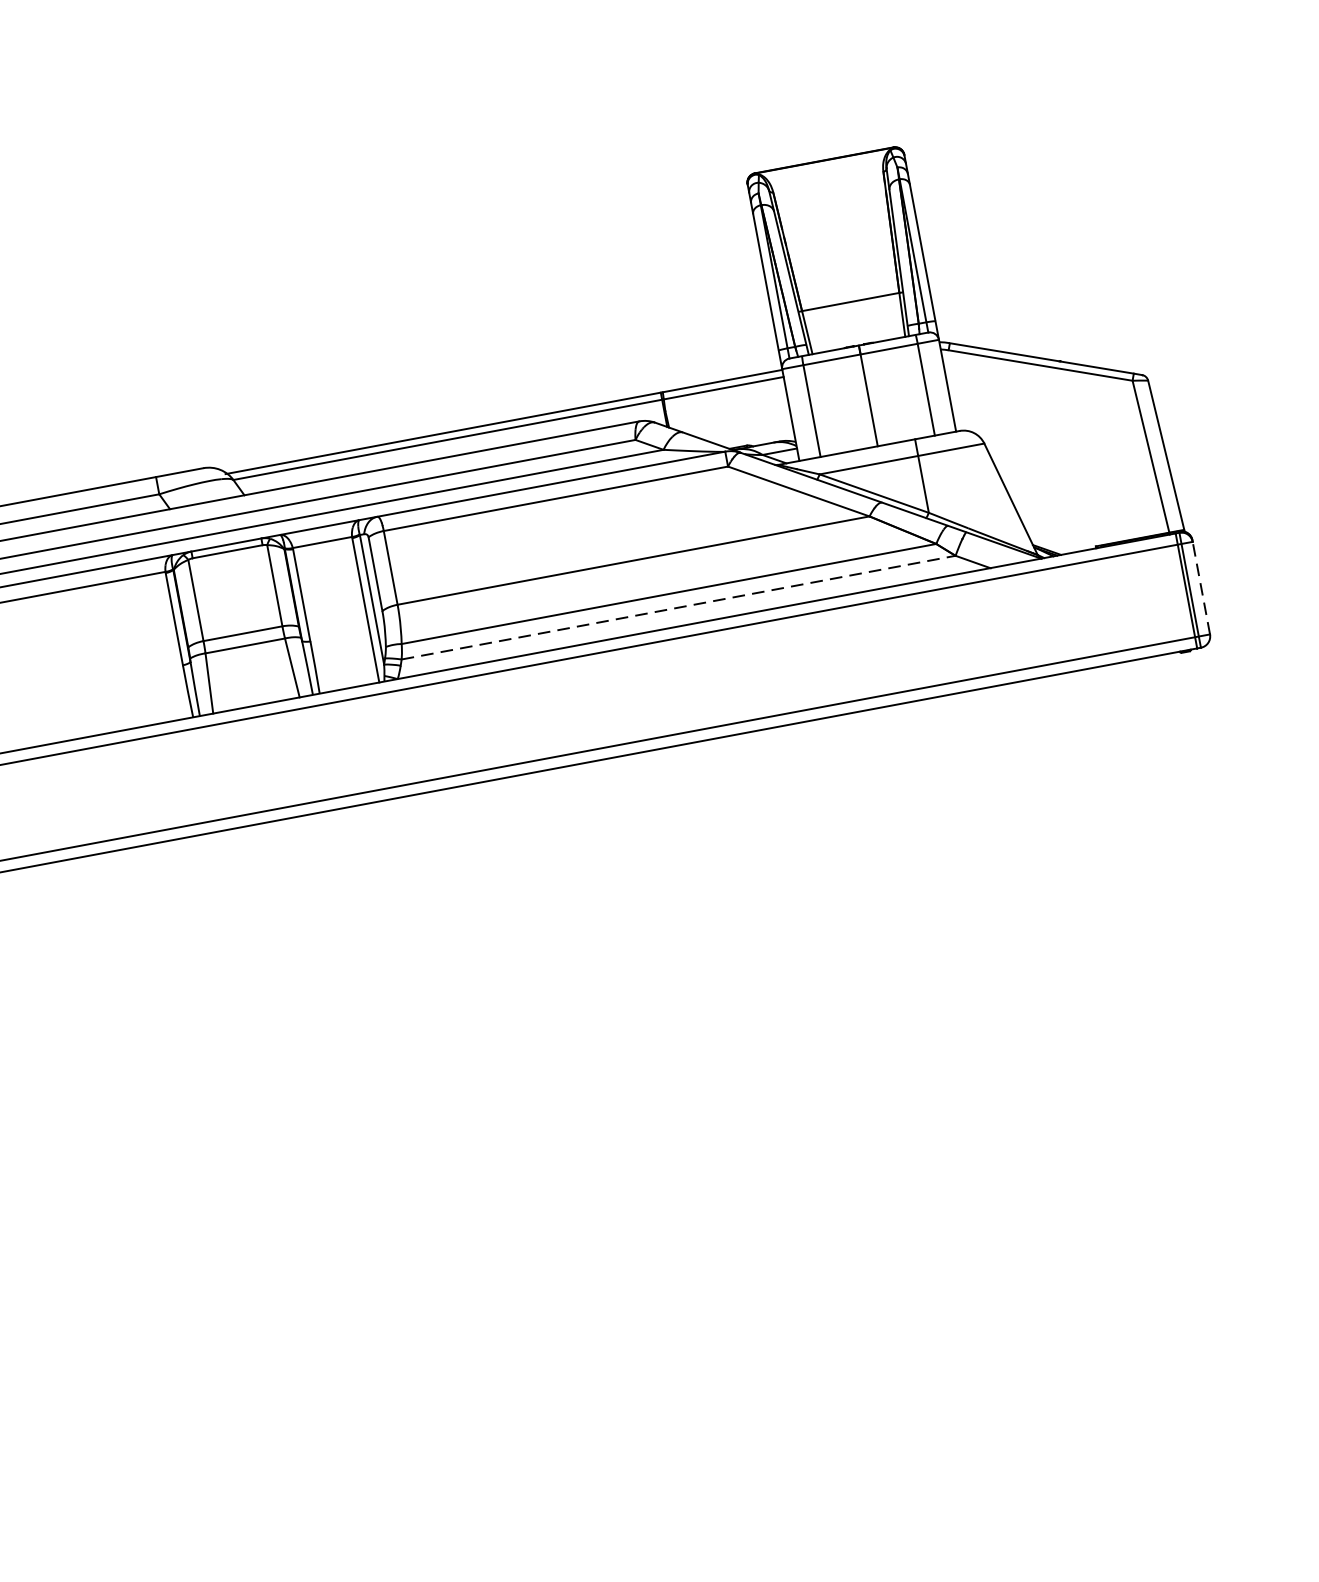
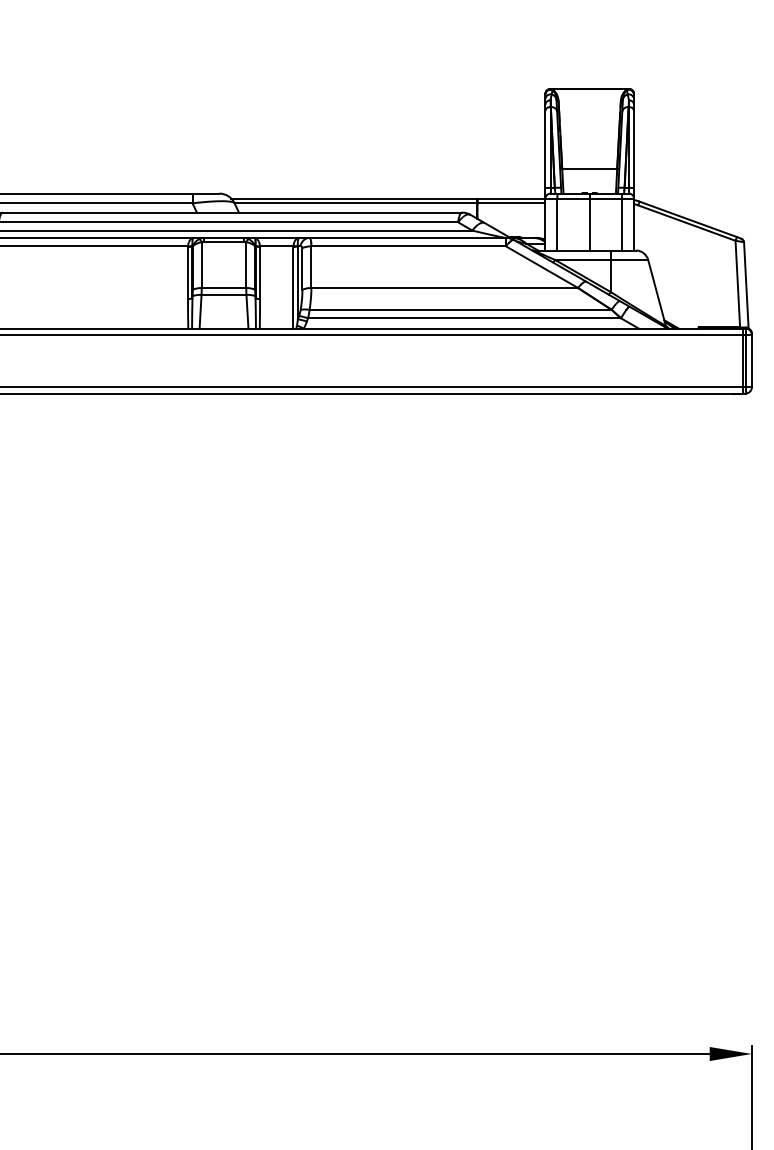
line: (1200, 587) -> (751, 360), dashed -> solid
line: (678, 608) -> (464, 318), dashed -> solid

